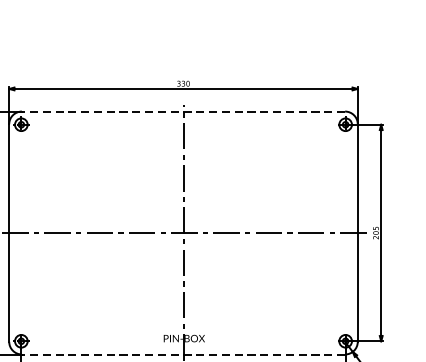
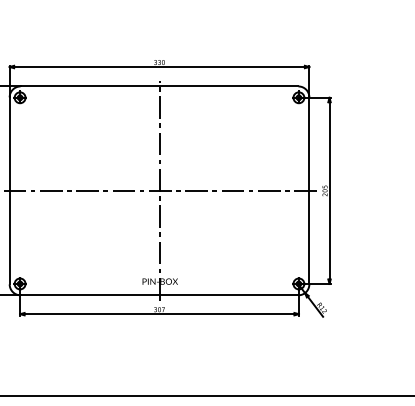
line: (183, 111) -> (159, 86), dashed -> solid
line: (183, 354) -> (159, 295), dashed -> solid

